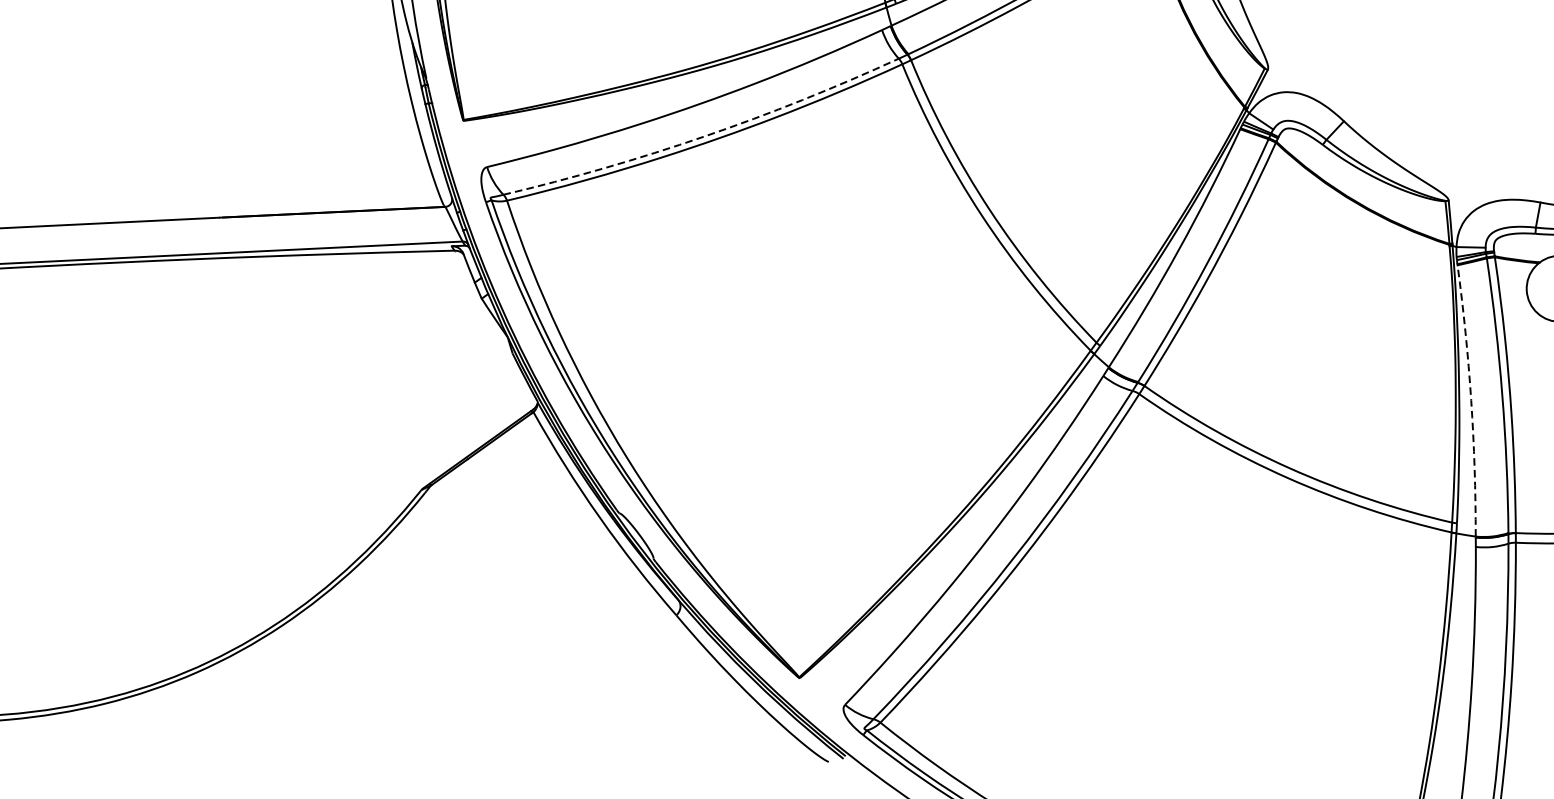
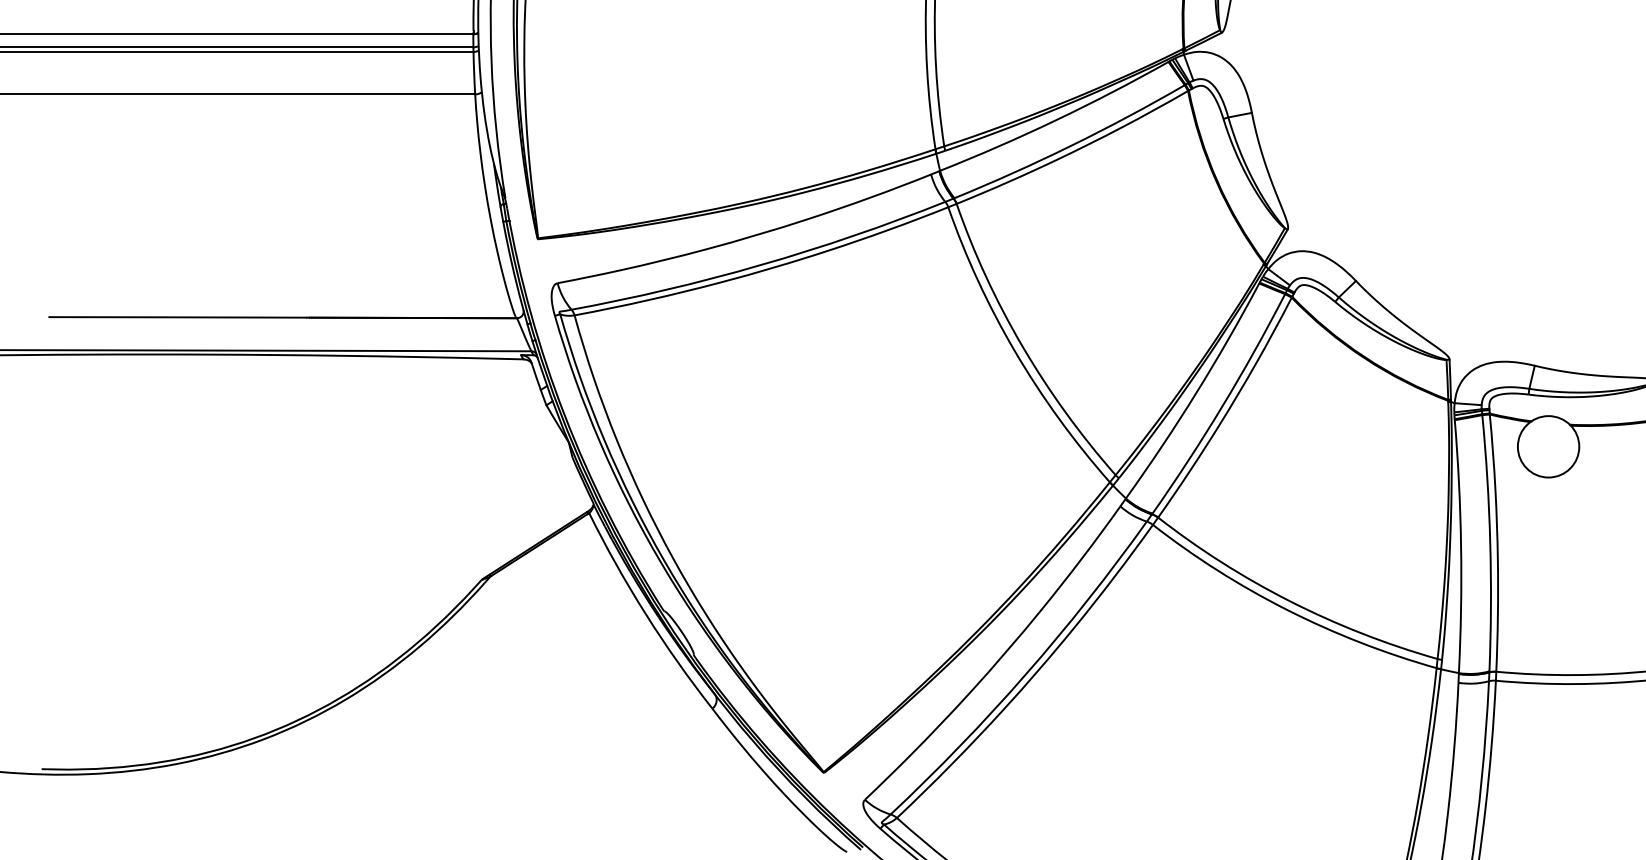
arc: (704, 136) -> (761, 265), dashed -> solid
arc: (1471, 400) -> (1461, 546), dashed -> solid

